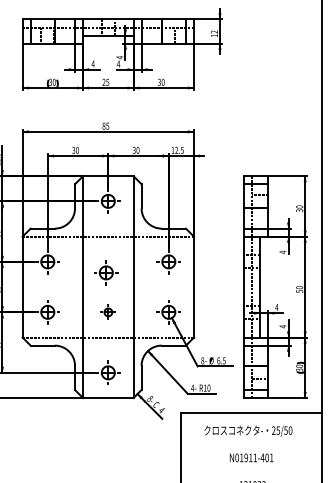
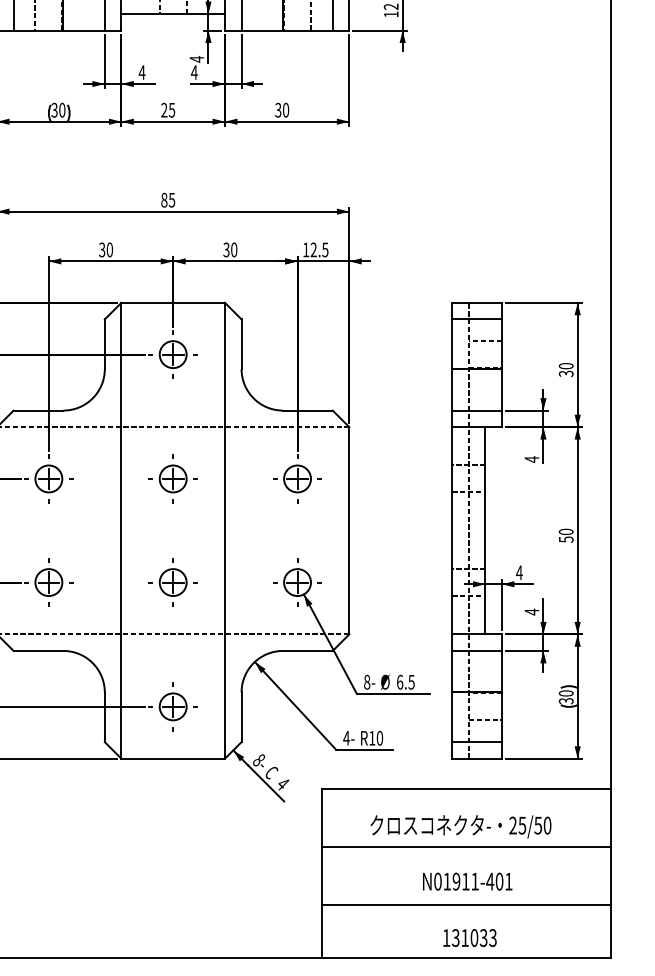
part: (106, 272) -> (173, 478), moved
part: (108, 312) -> (173, 582), size x1.67
line: (250, 440) -> (465, 845), added
line: (250, 469) -> (465, 905), added

